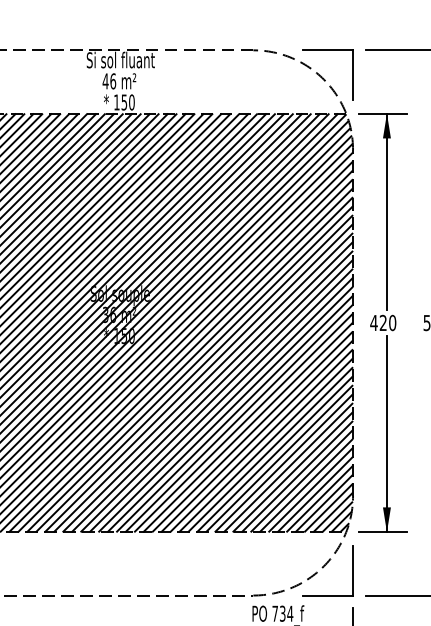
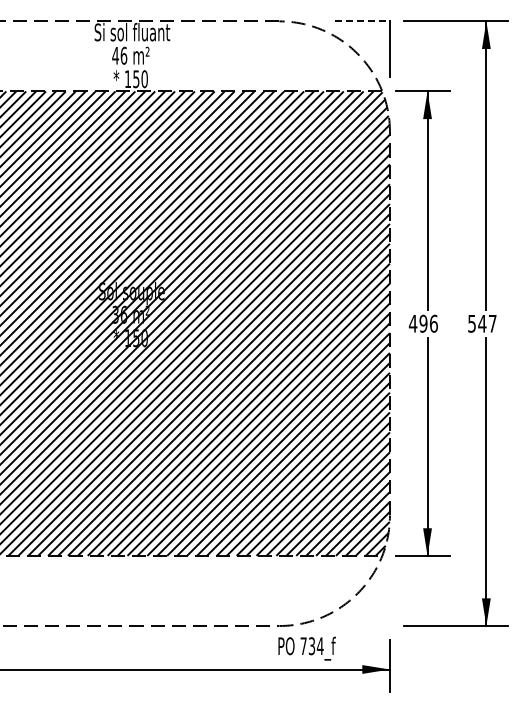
line: (328, 50) -> (362, 21), solid -> dashed
text: (387, 322) -> (428, 323), 420 -> 496
part: (352, 570) -> (389, 598), removed

